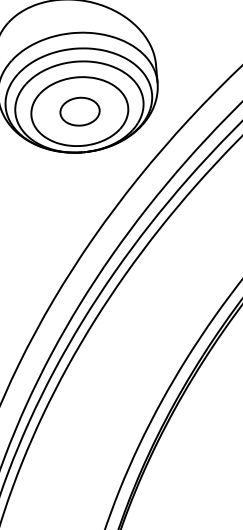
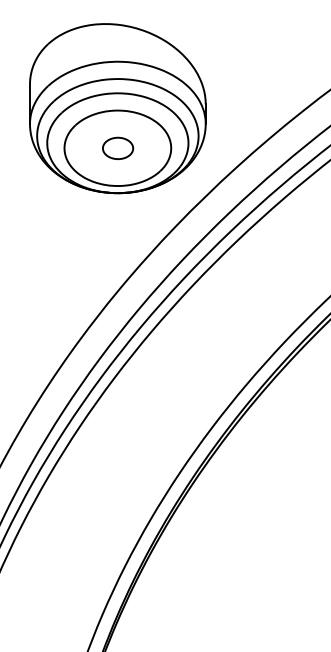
part: (79, 111) -> (117, 148), size x0.7

